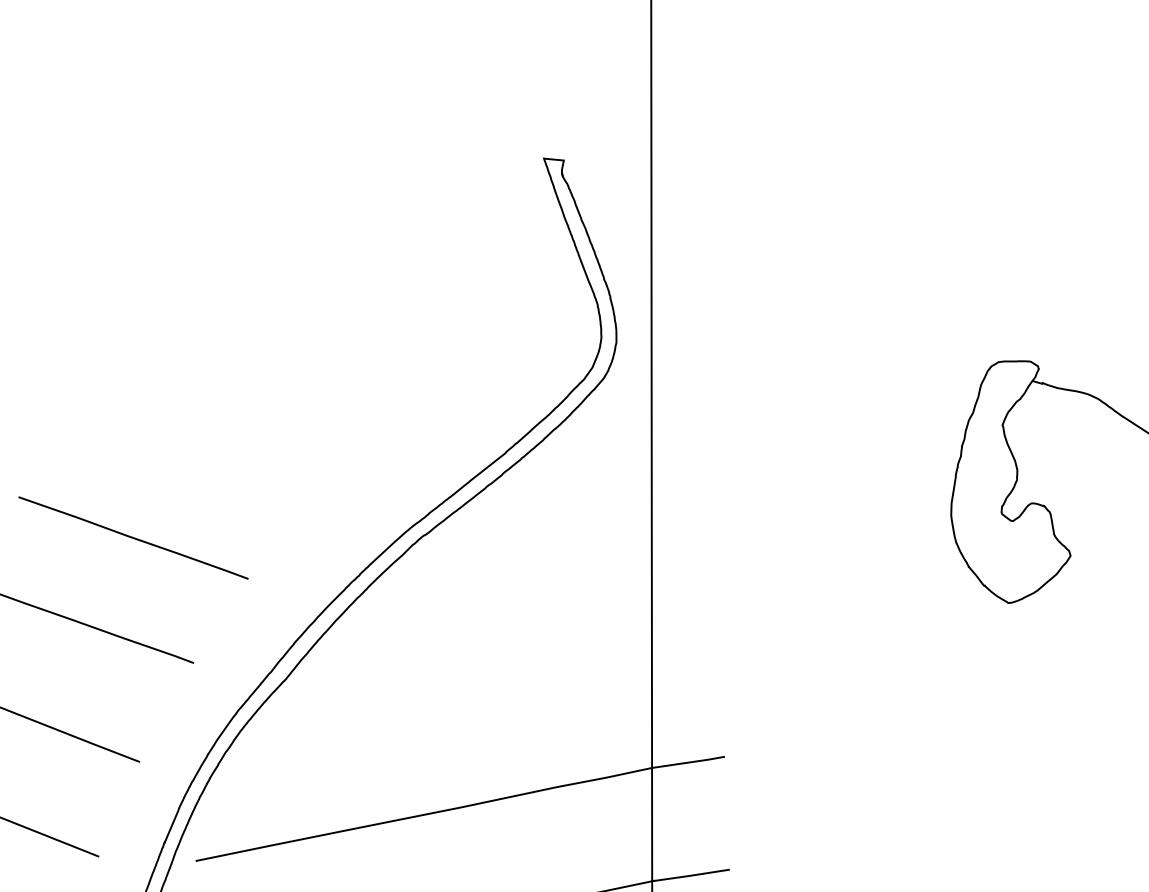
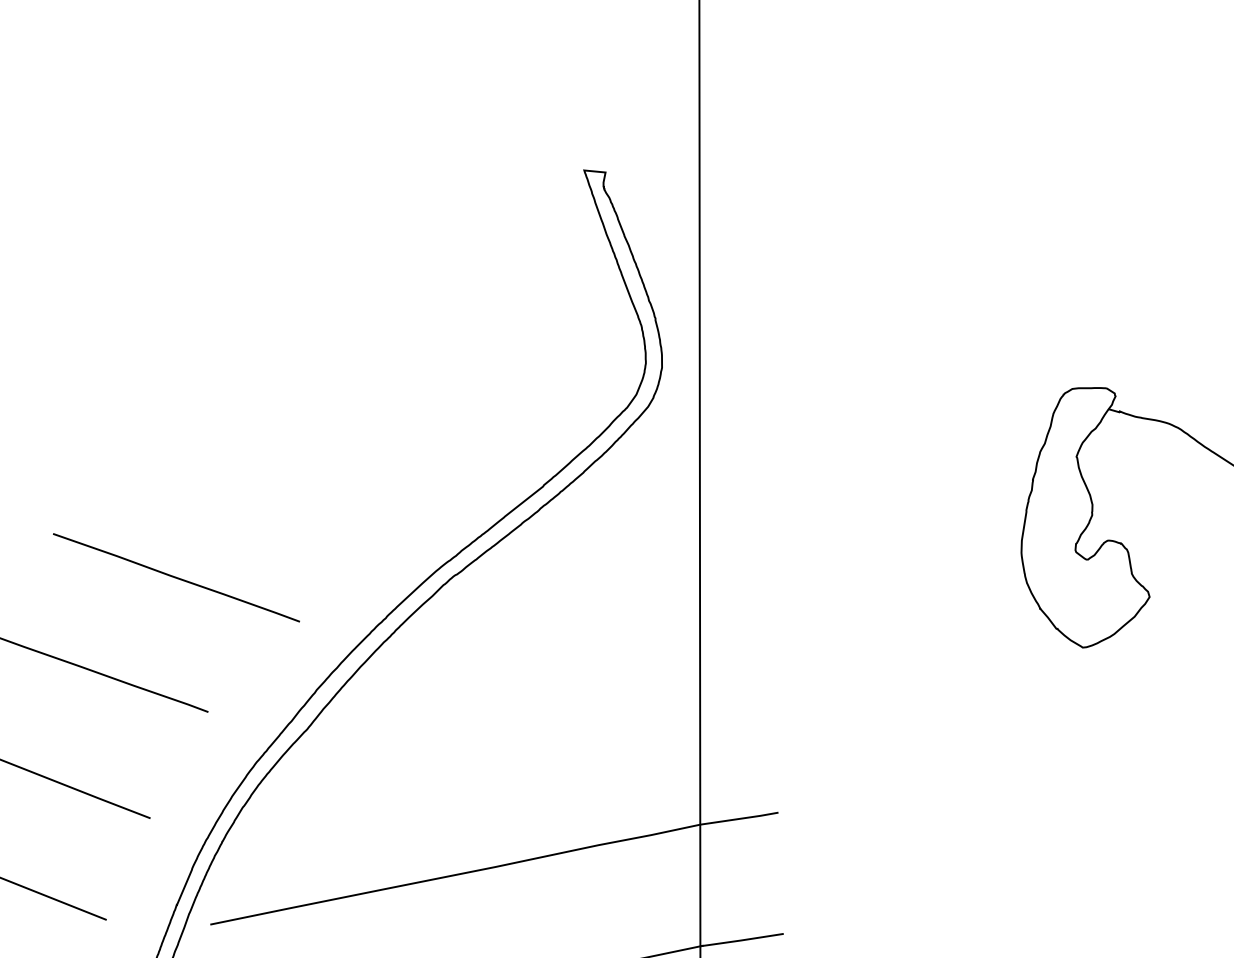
line: (133, 537) -> (176, 577), moved

